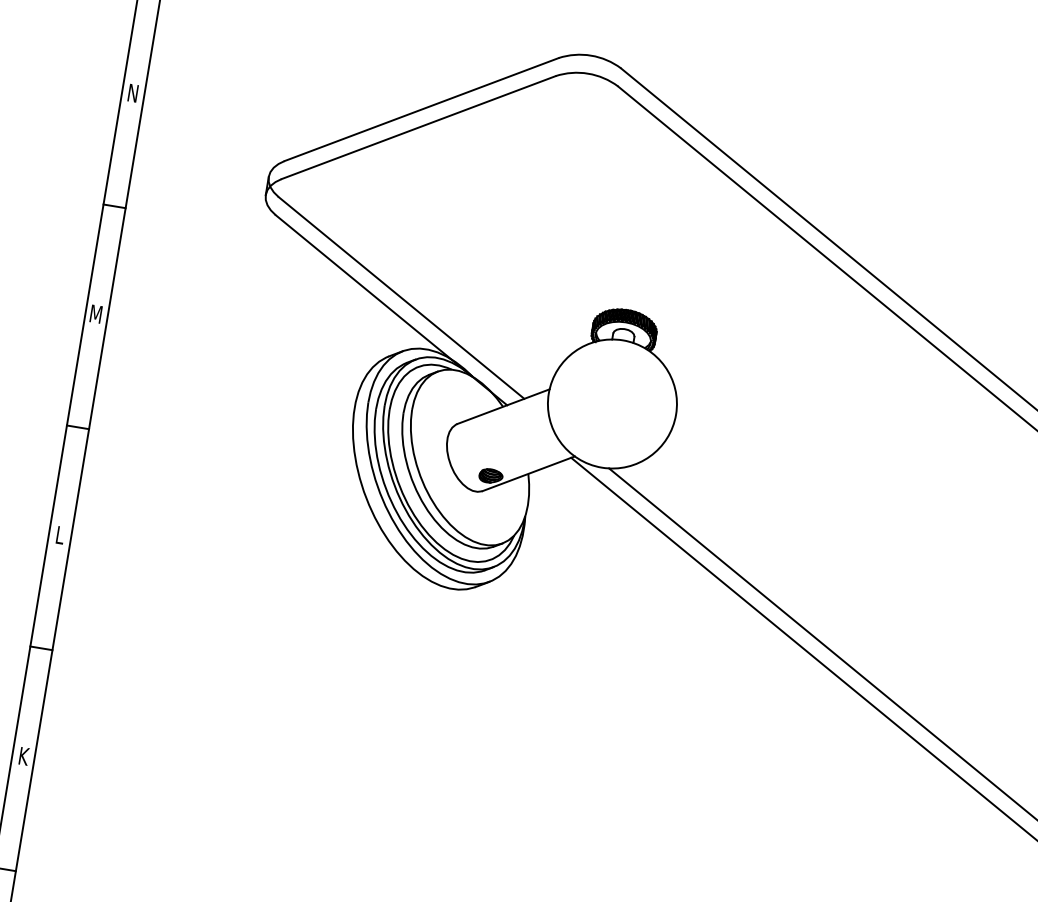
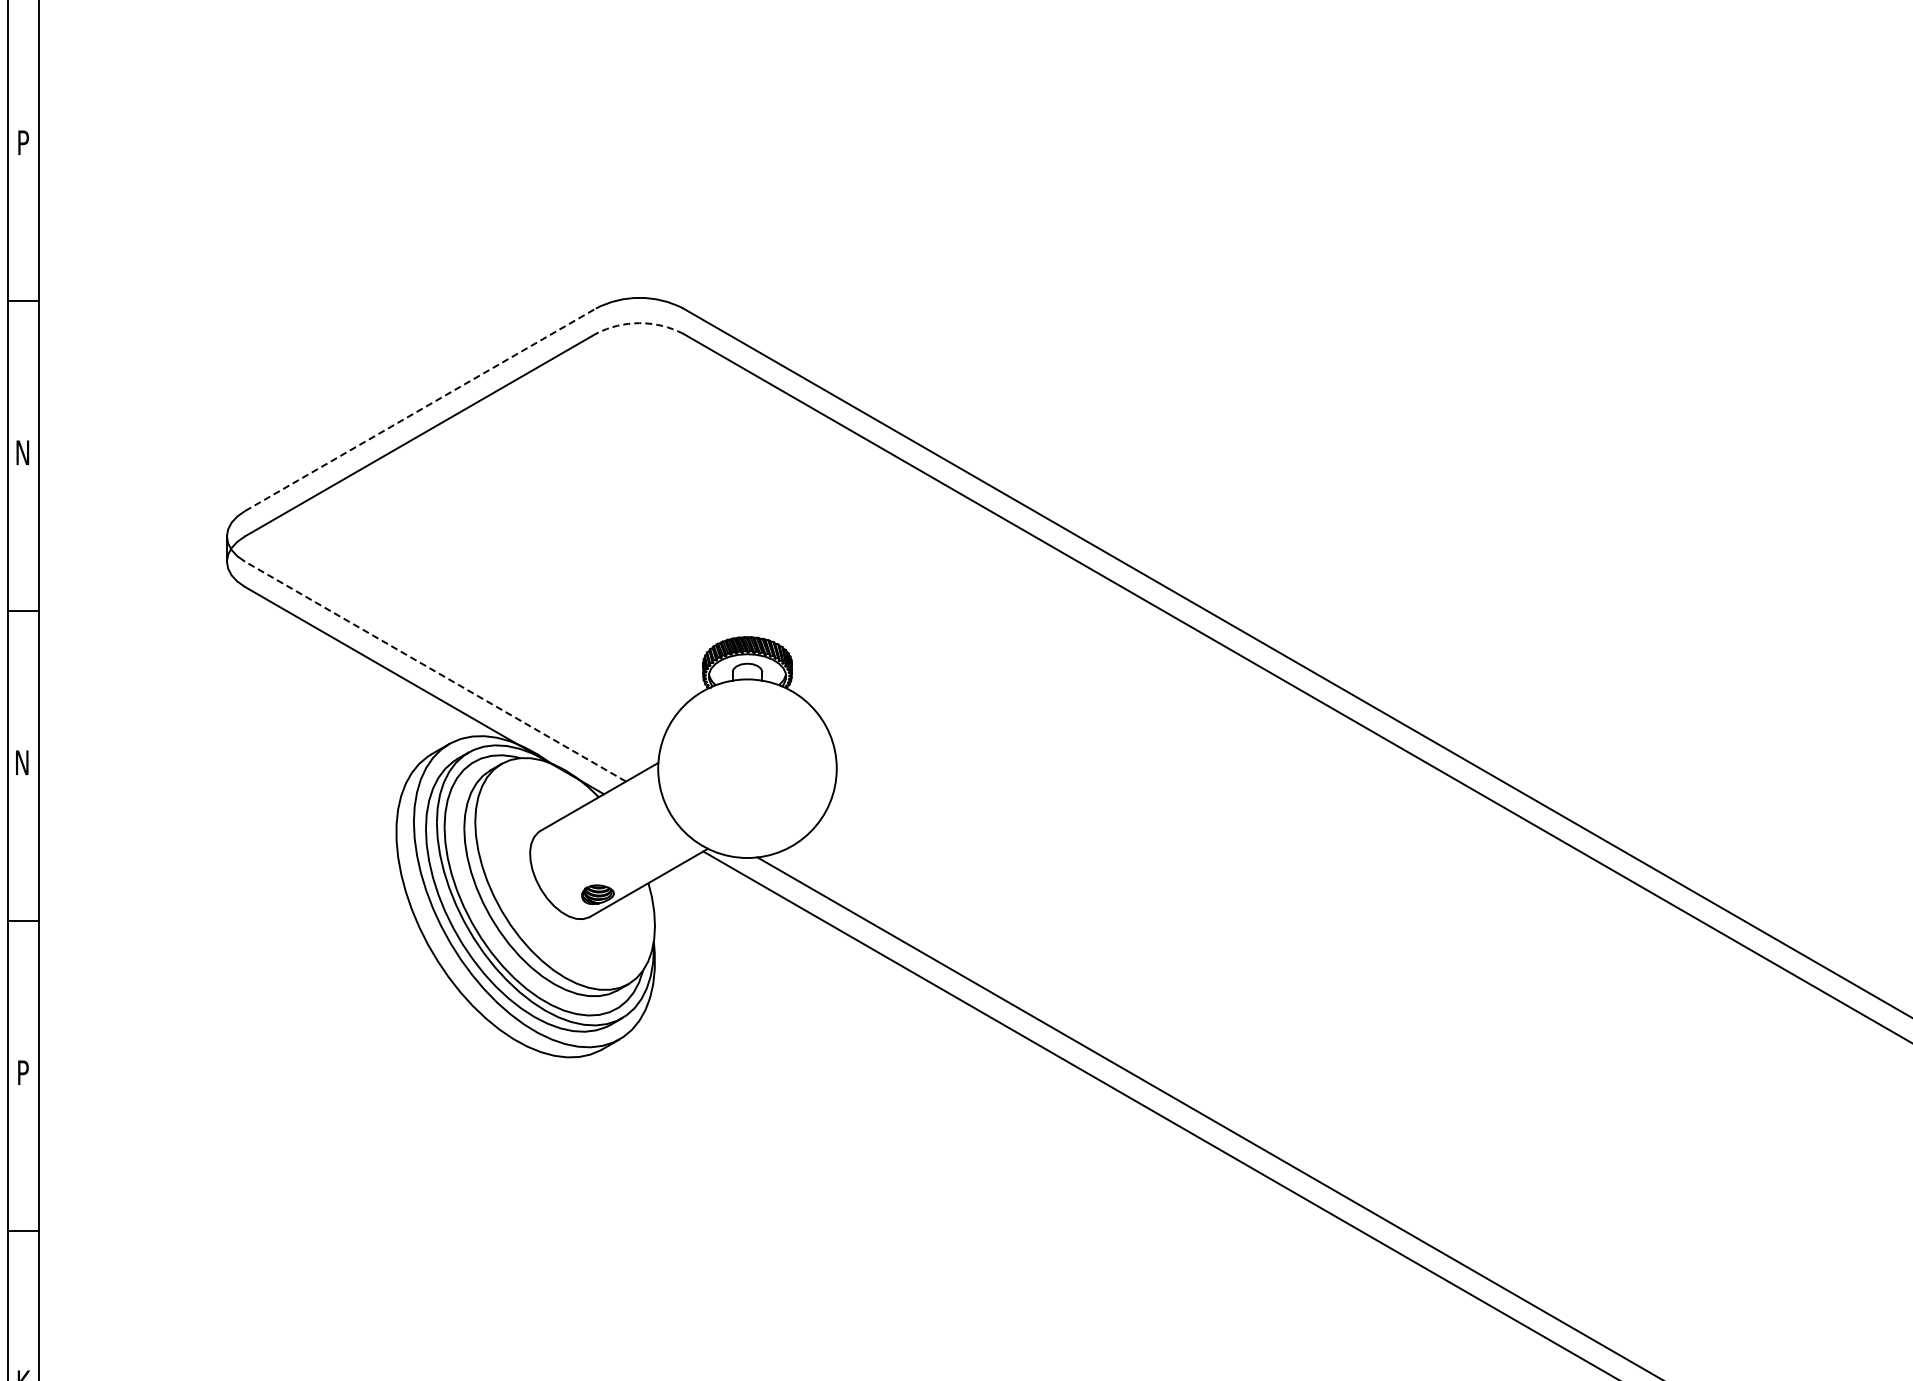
arc: (588, 73) -> (639, 323), solid -> dashed
line: (421, 109) -> (420, 409), solid -> dashed
line: (401, 297) -> (435, 671), solid -> dashed
text: (95, 313) -> (21, 762), M -> N
text: (60, 535) -> (23, 1072), L -> P

